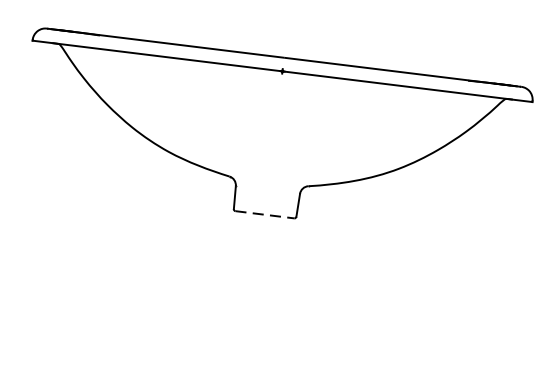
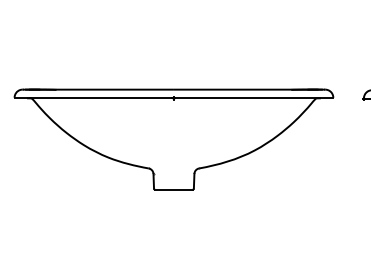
line: (264, 214) -> (173, 189), dashed -> solid

